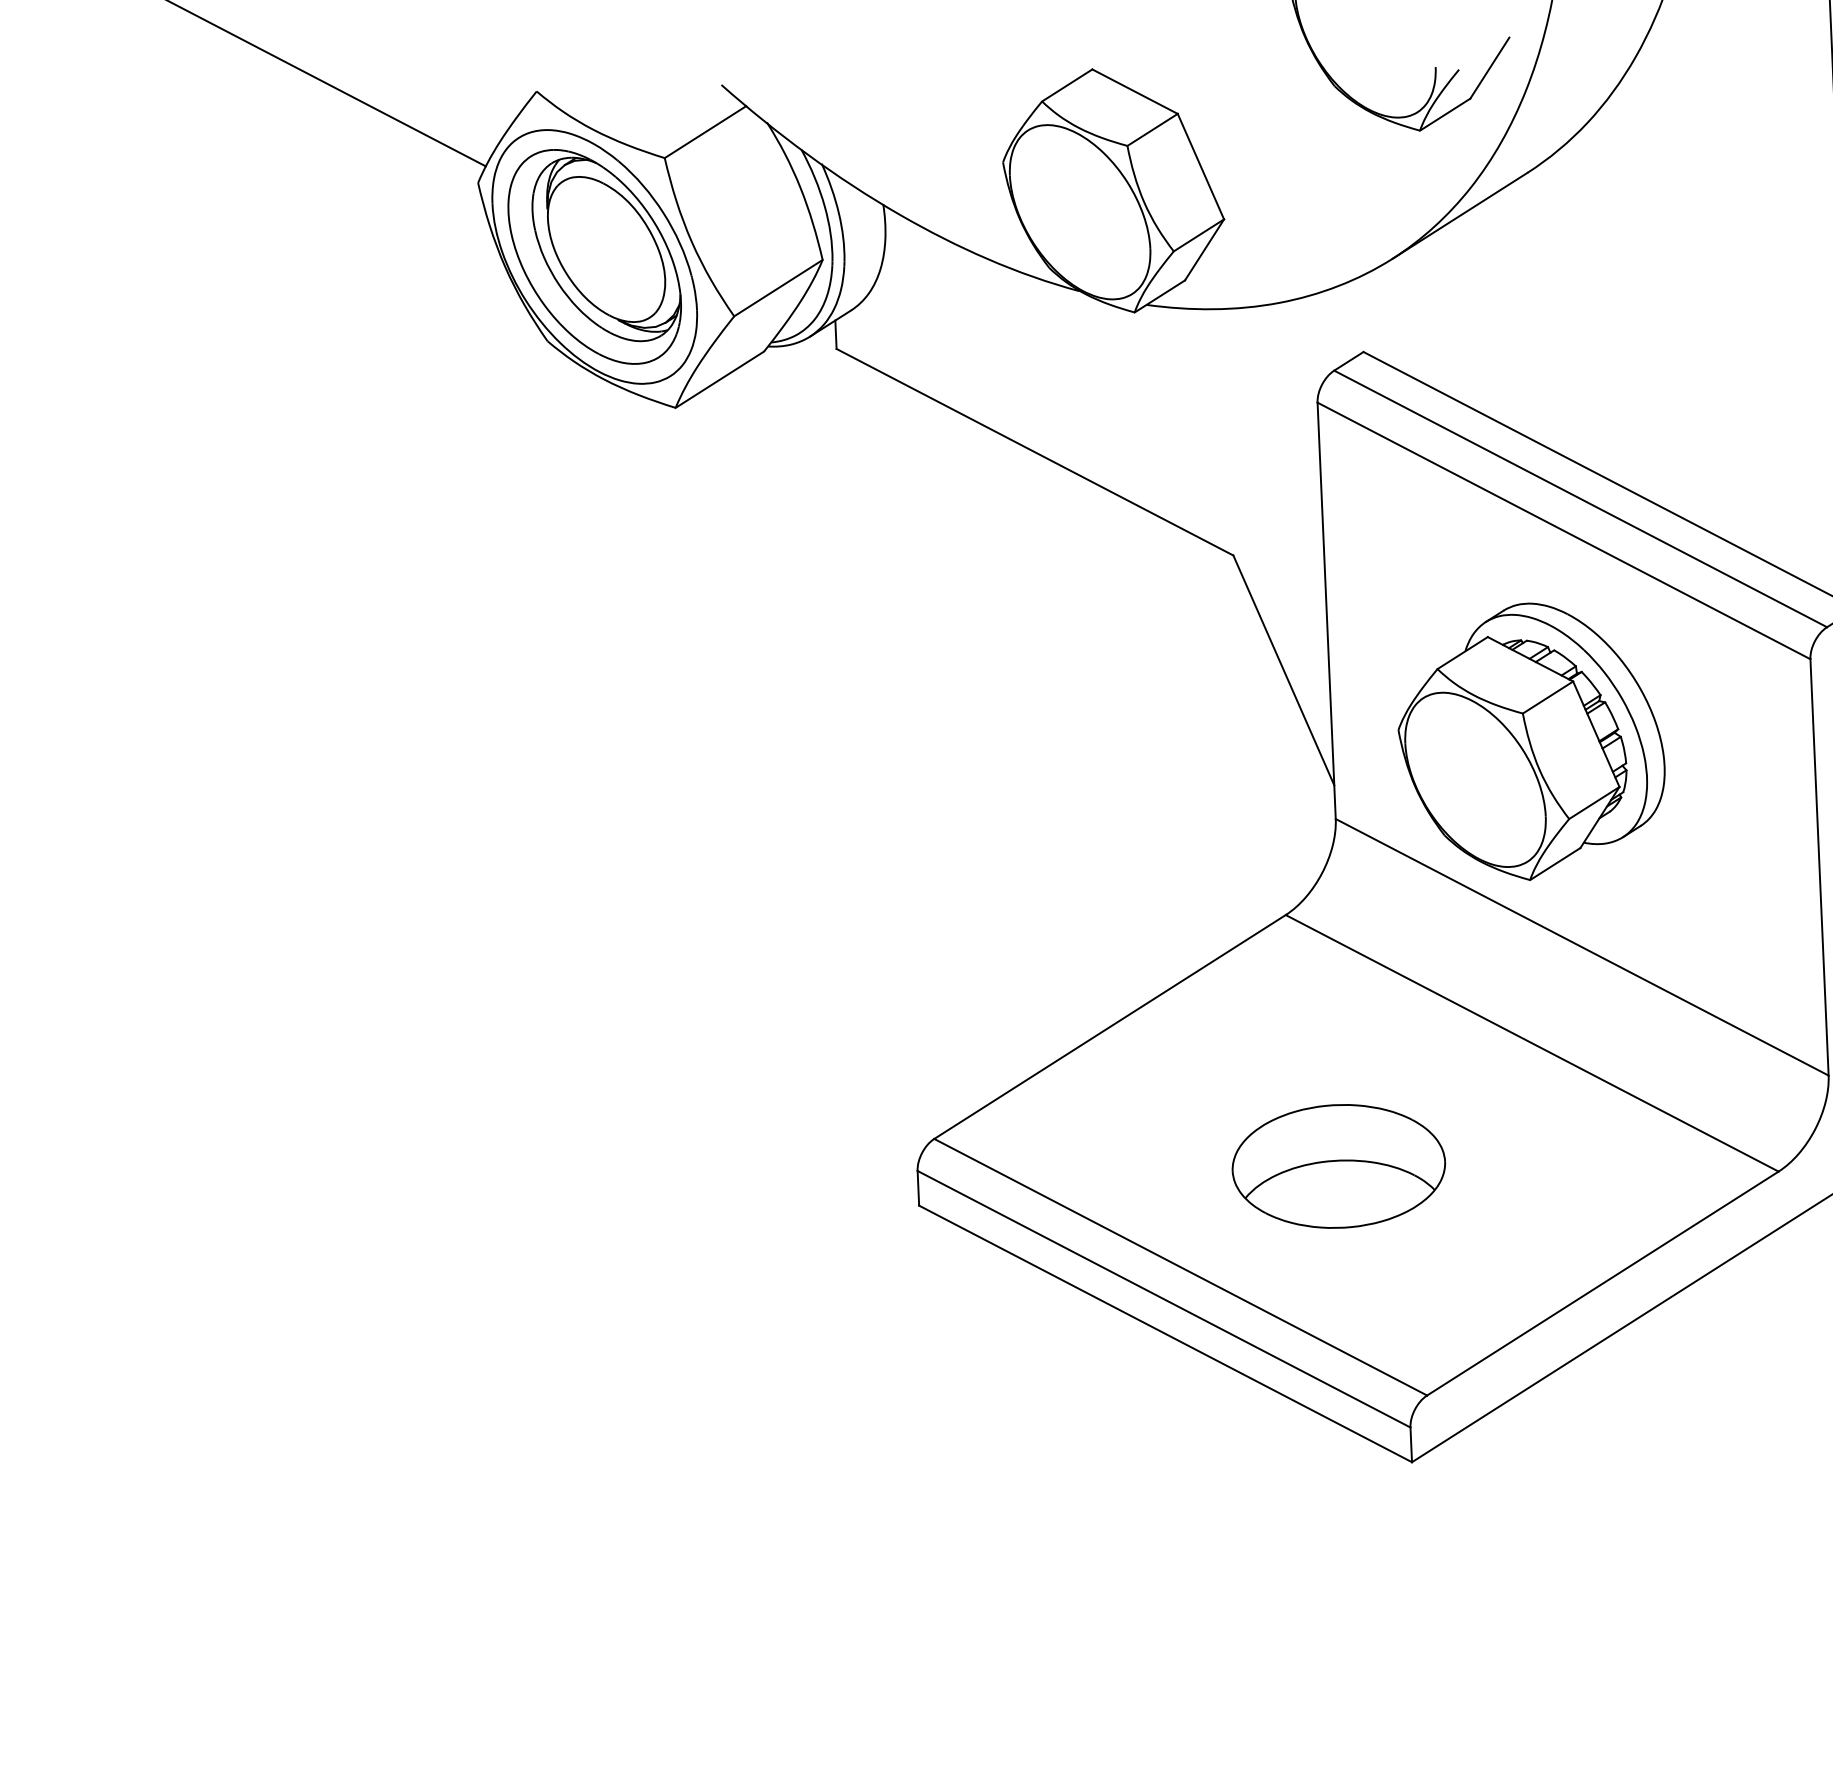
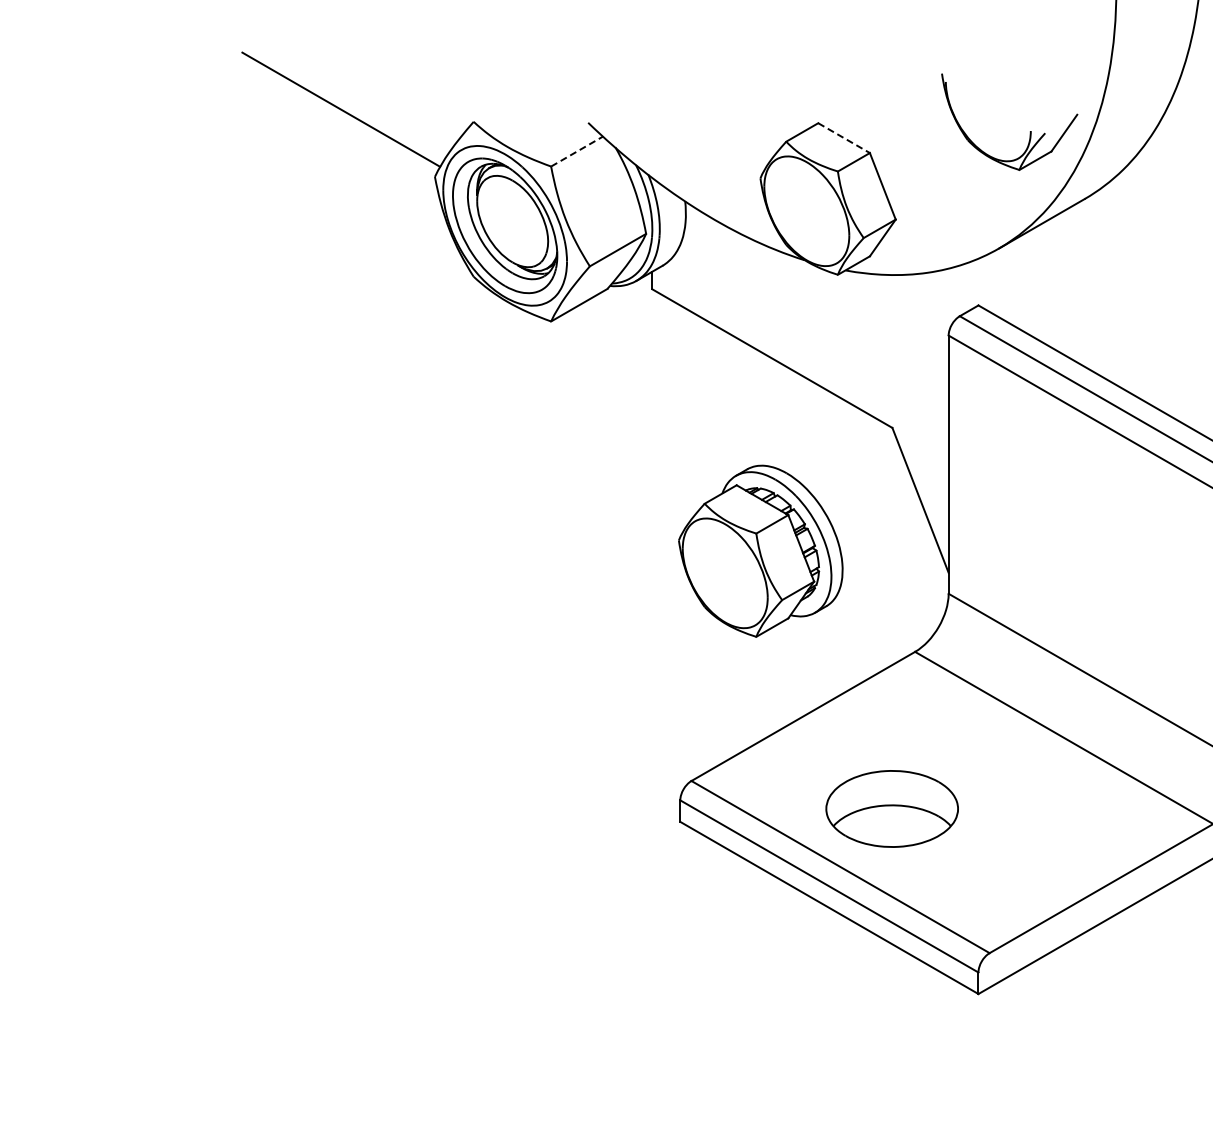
line: (1135, 92) -> (844, 138), solid -> dashed
line: (706, 131) -> (577, 151), solid -> dashed
part: (1530, 740) -> (760, 550), moved
part: (1337, 1165) -> (891, 808), moved

